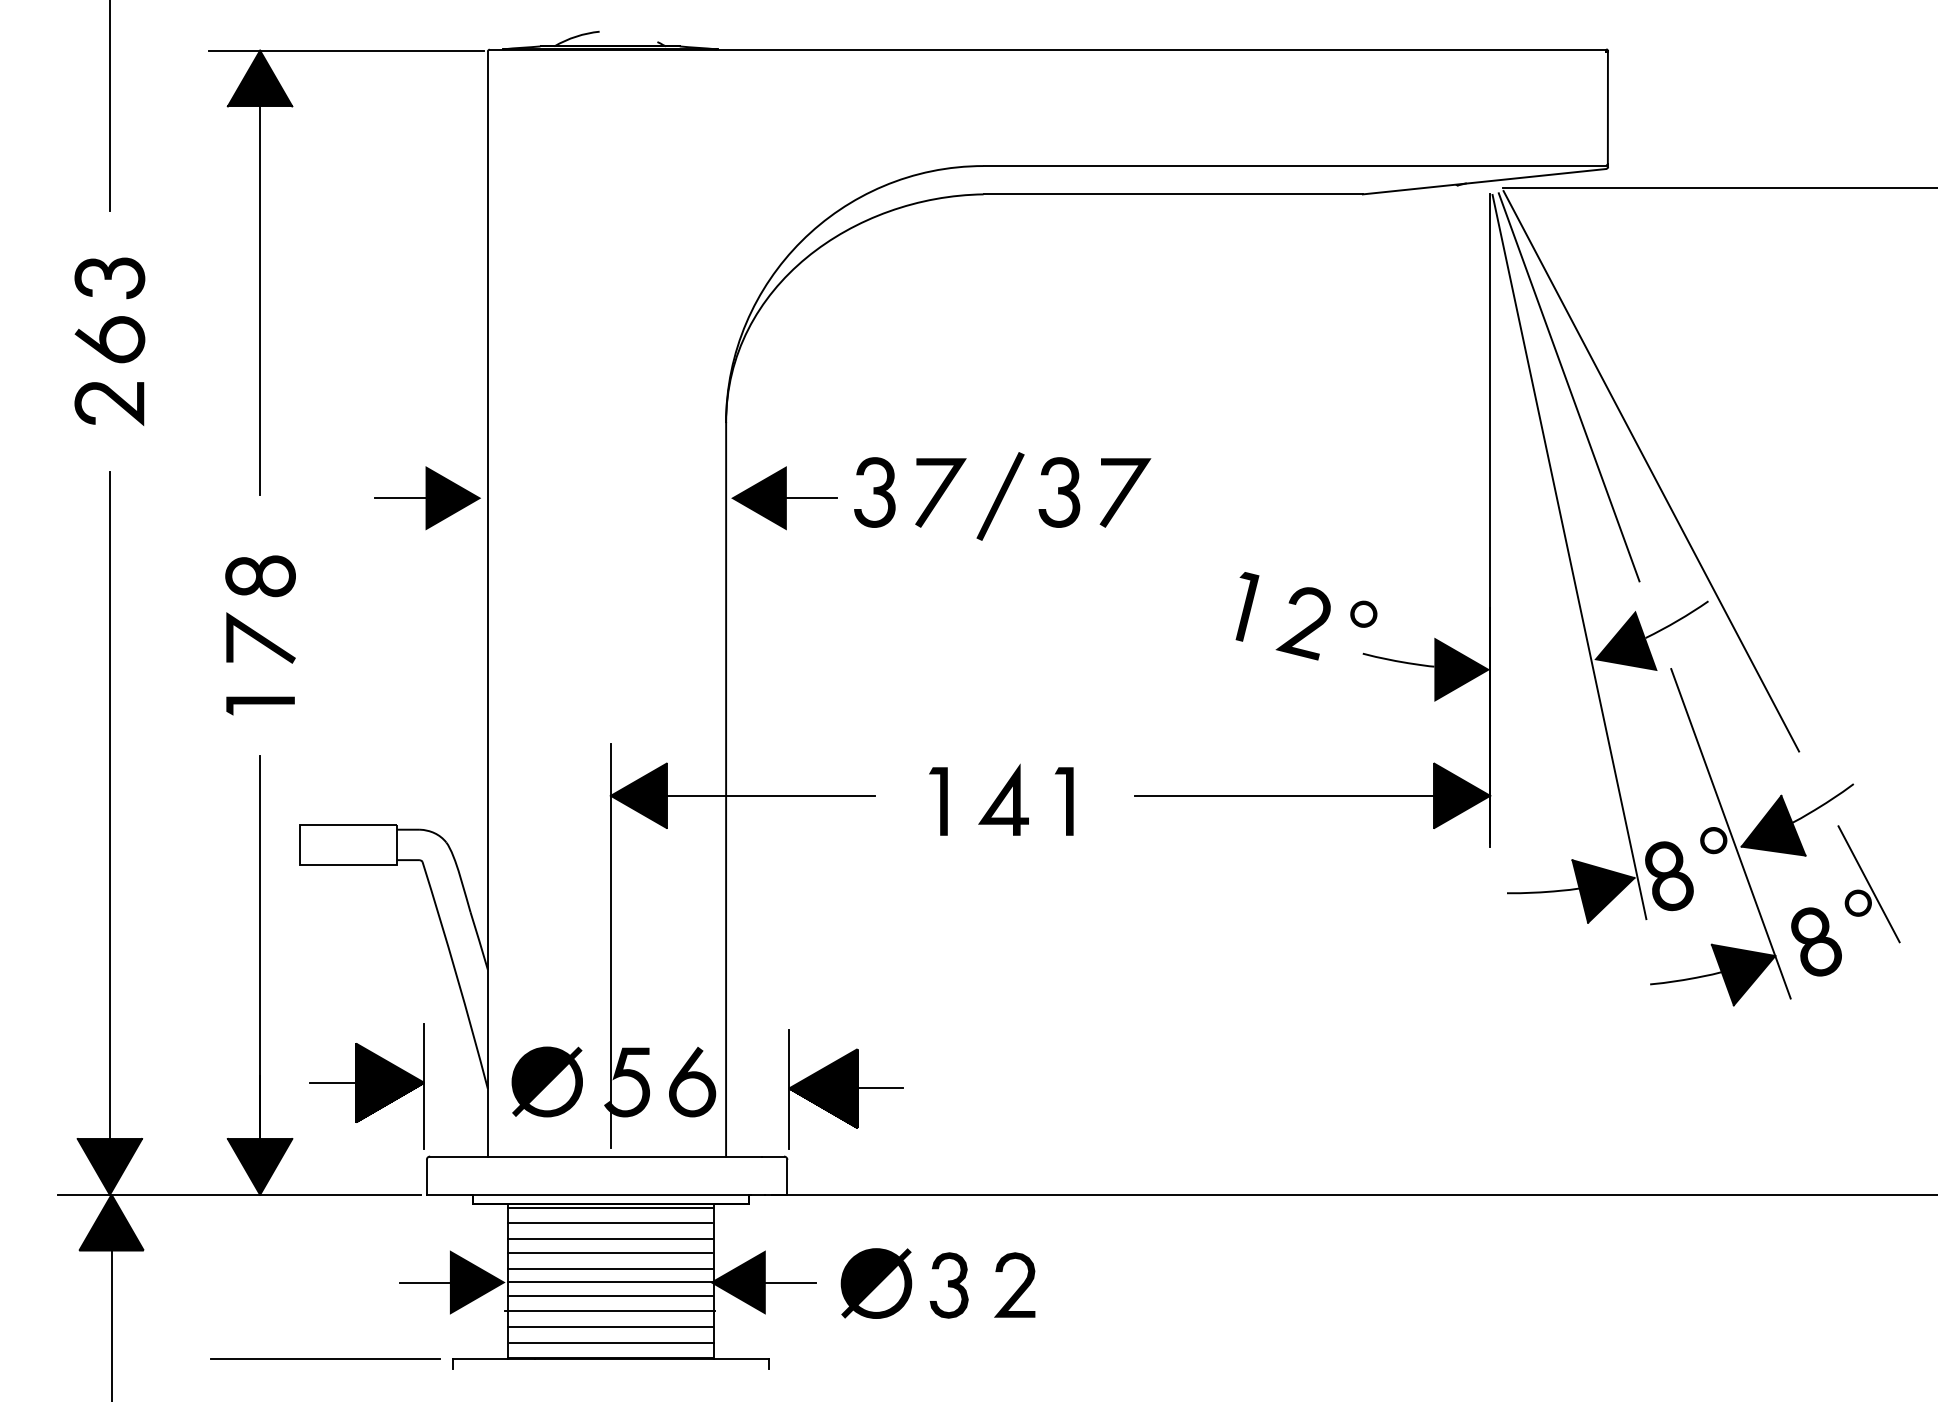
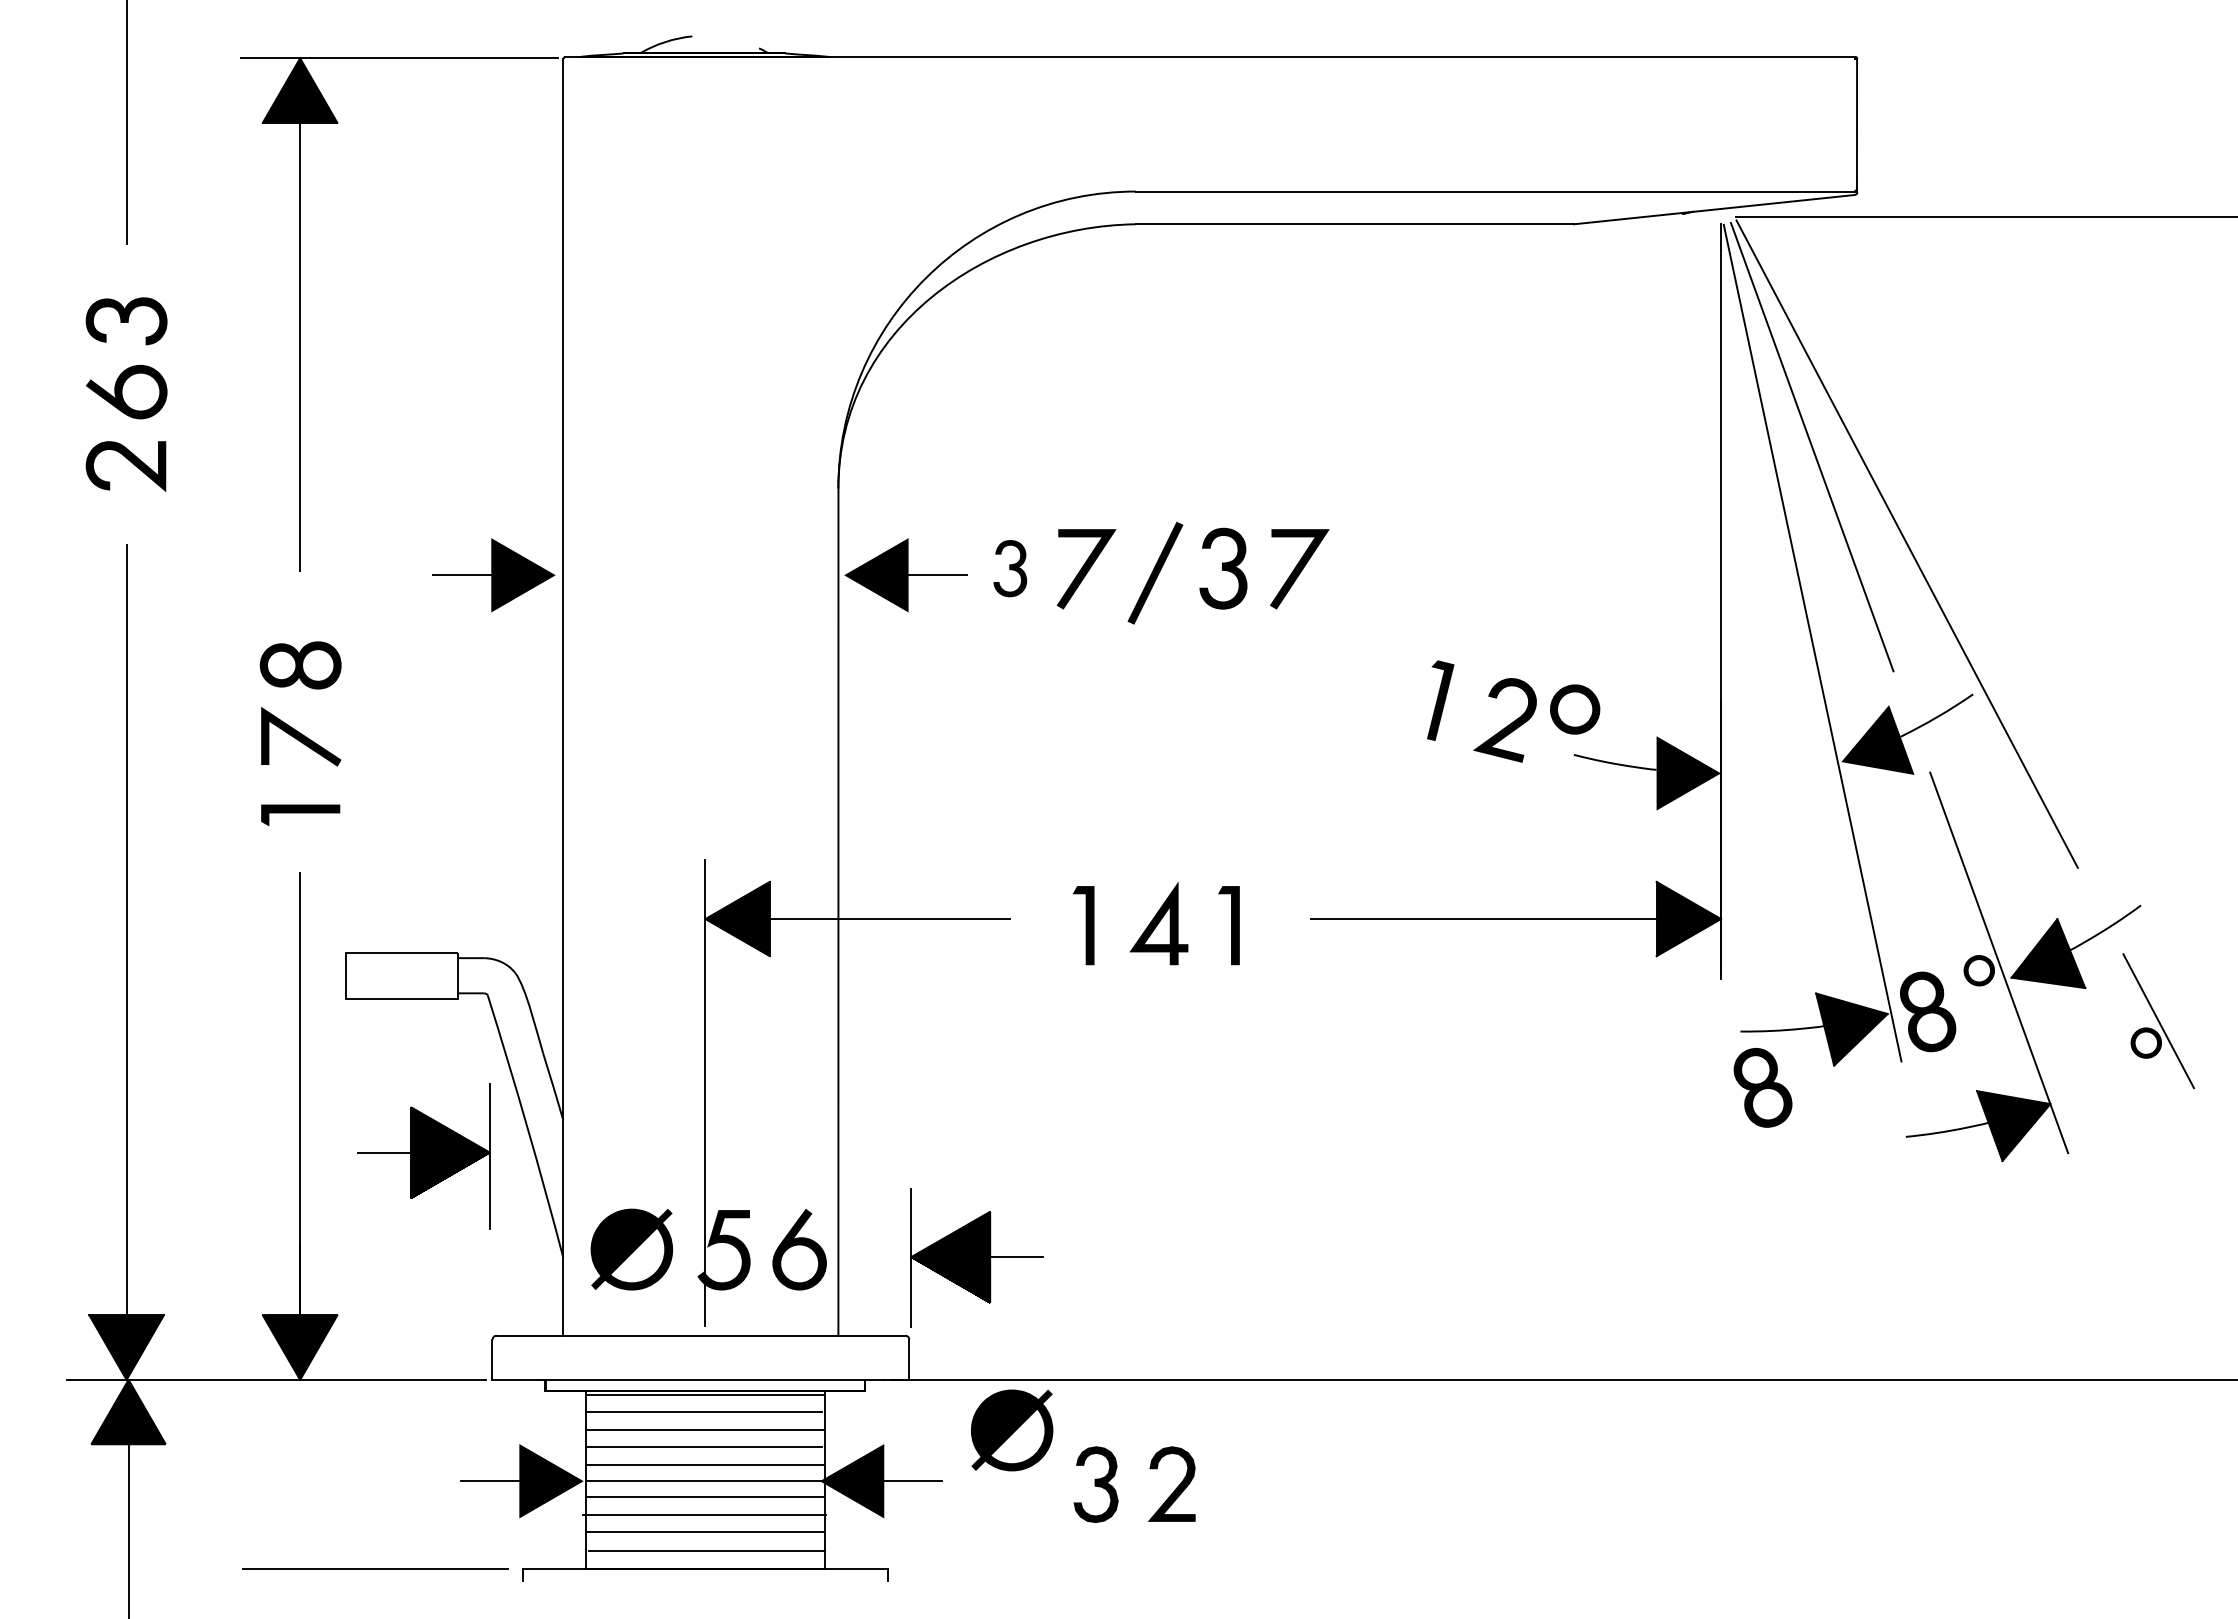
part: (875, 492) -> (1010, 568), size x0.7
part: (1363, 613) -> (1574, 708), size x1.6
part: (1816, 941) -> (1762, 1087), moved
part: (366, 1086) -> (423, 1156), moved
part: (876, 1283) -> (1012, 1430), moved

